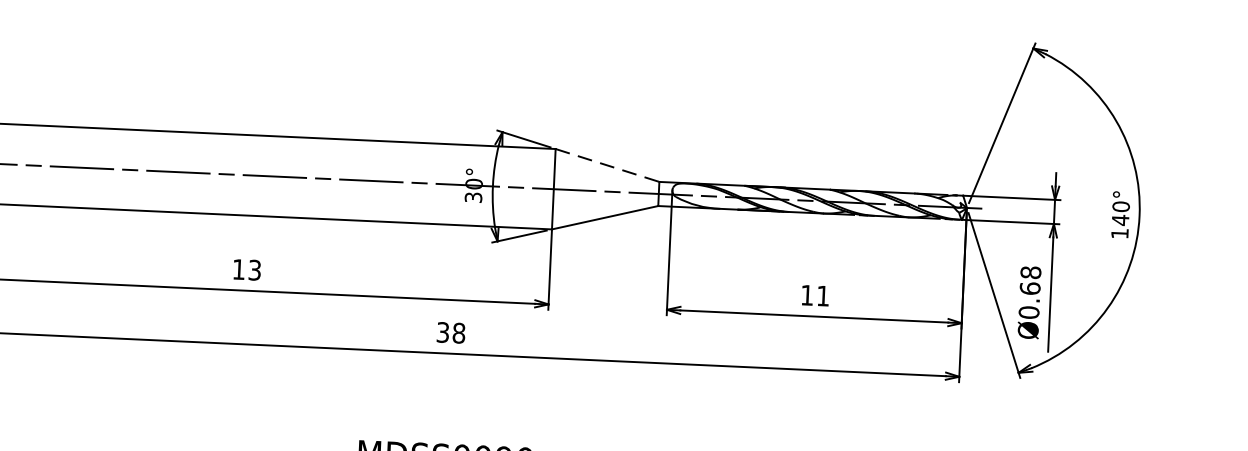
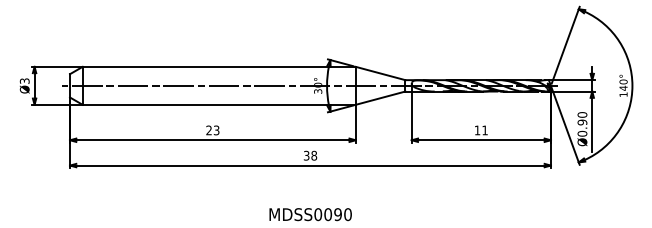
line: (607, 165) -> (380, 73), dashed -> solid
text: (237, 269) -> (208, 130), 13 -> 23
text: (1030, 280) -> (582, 118), Ø0.68 -> Ø0.90

